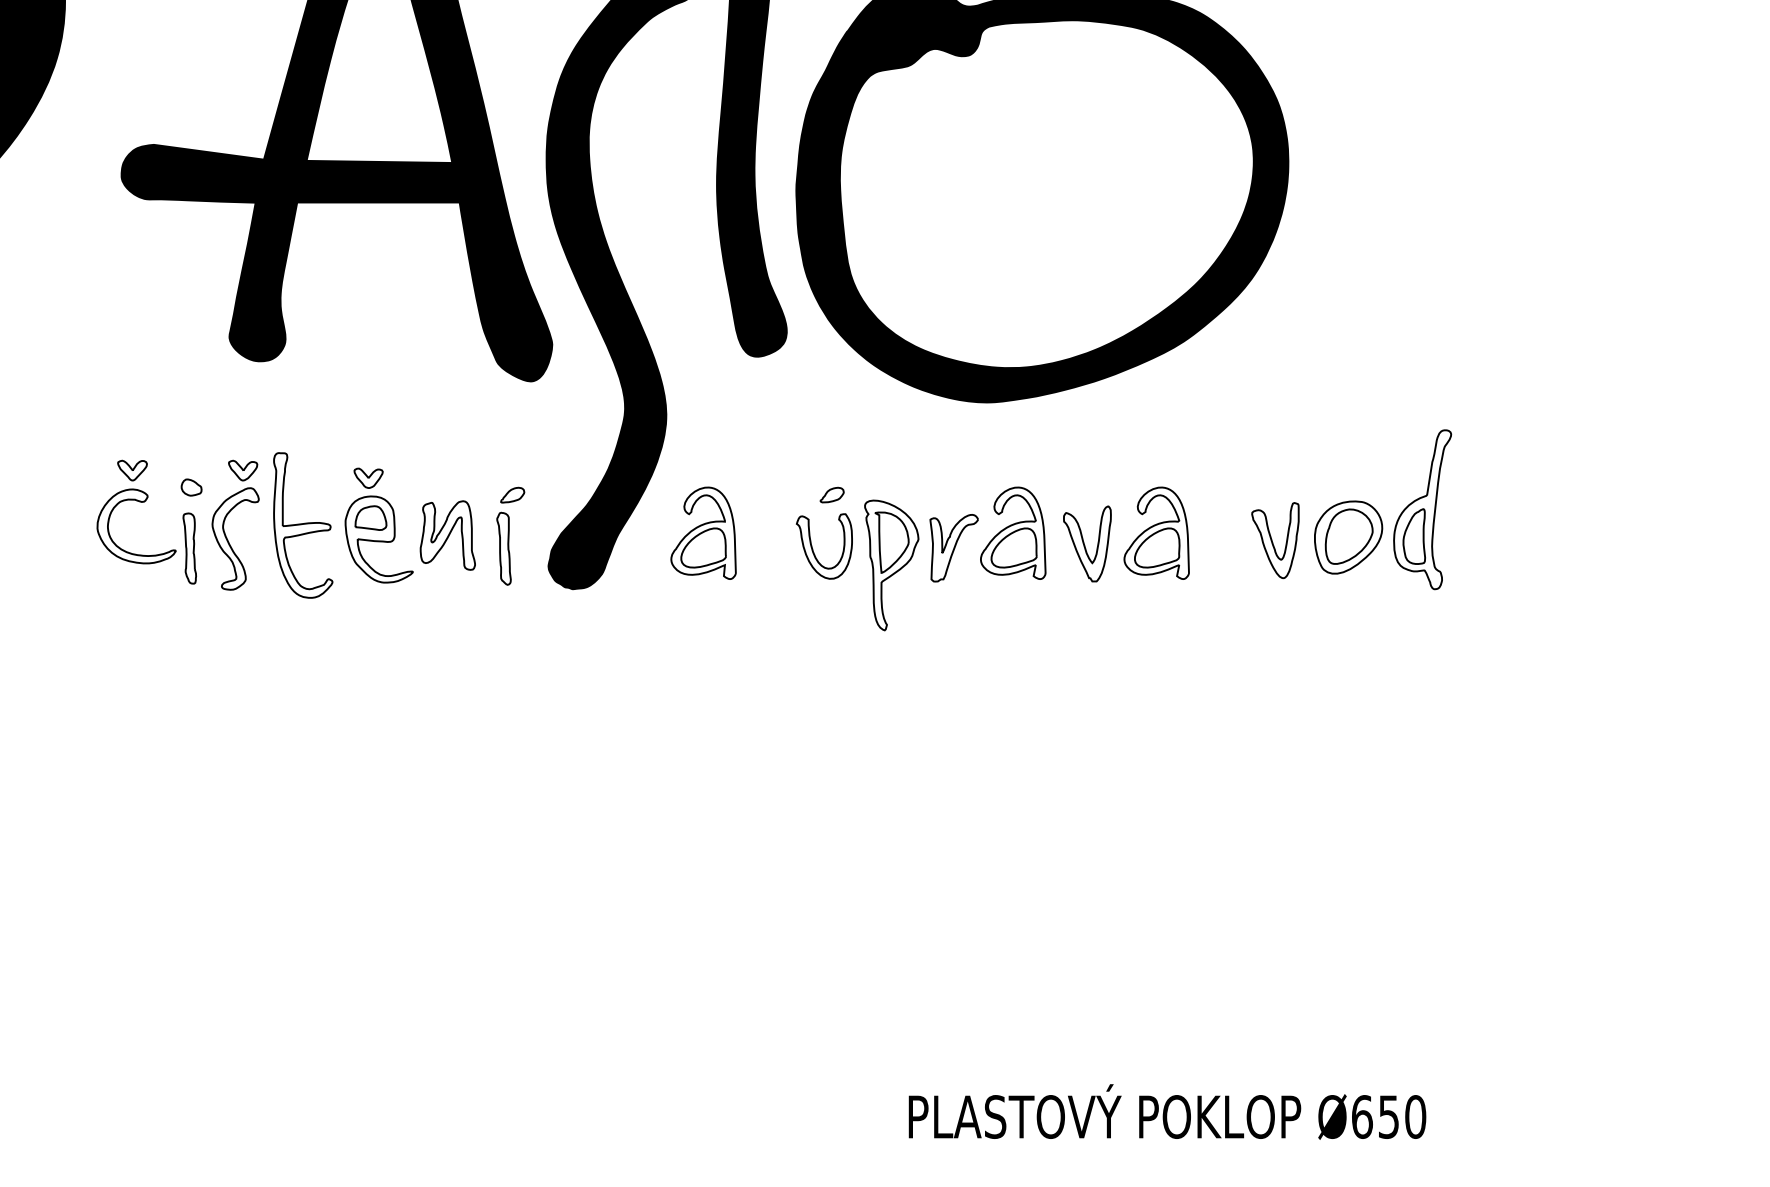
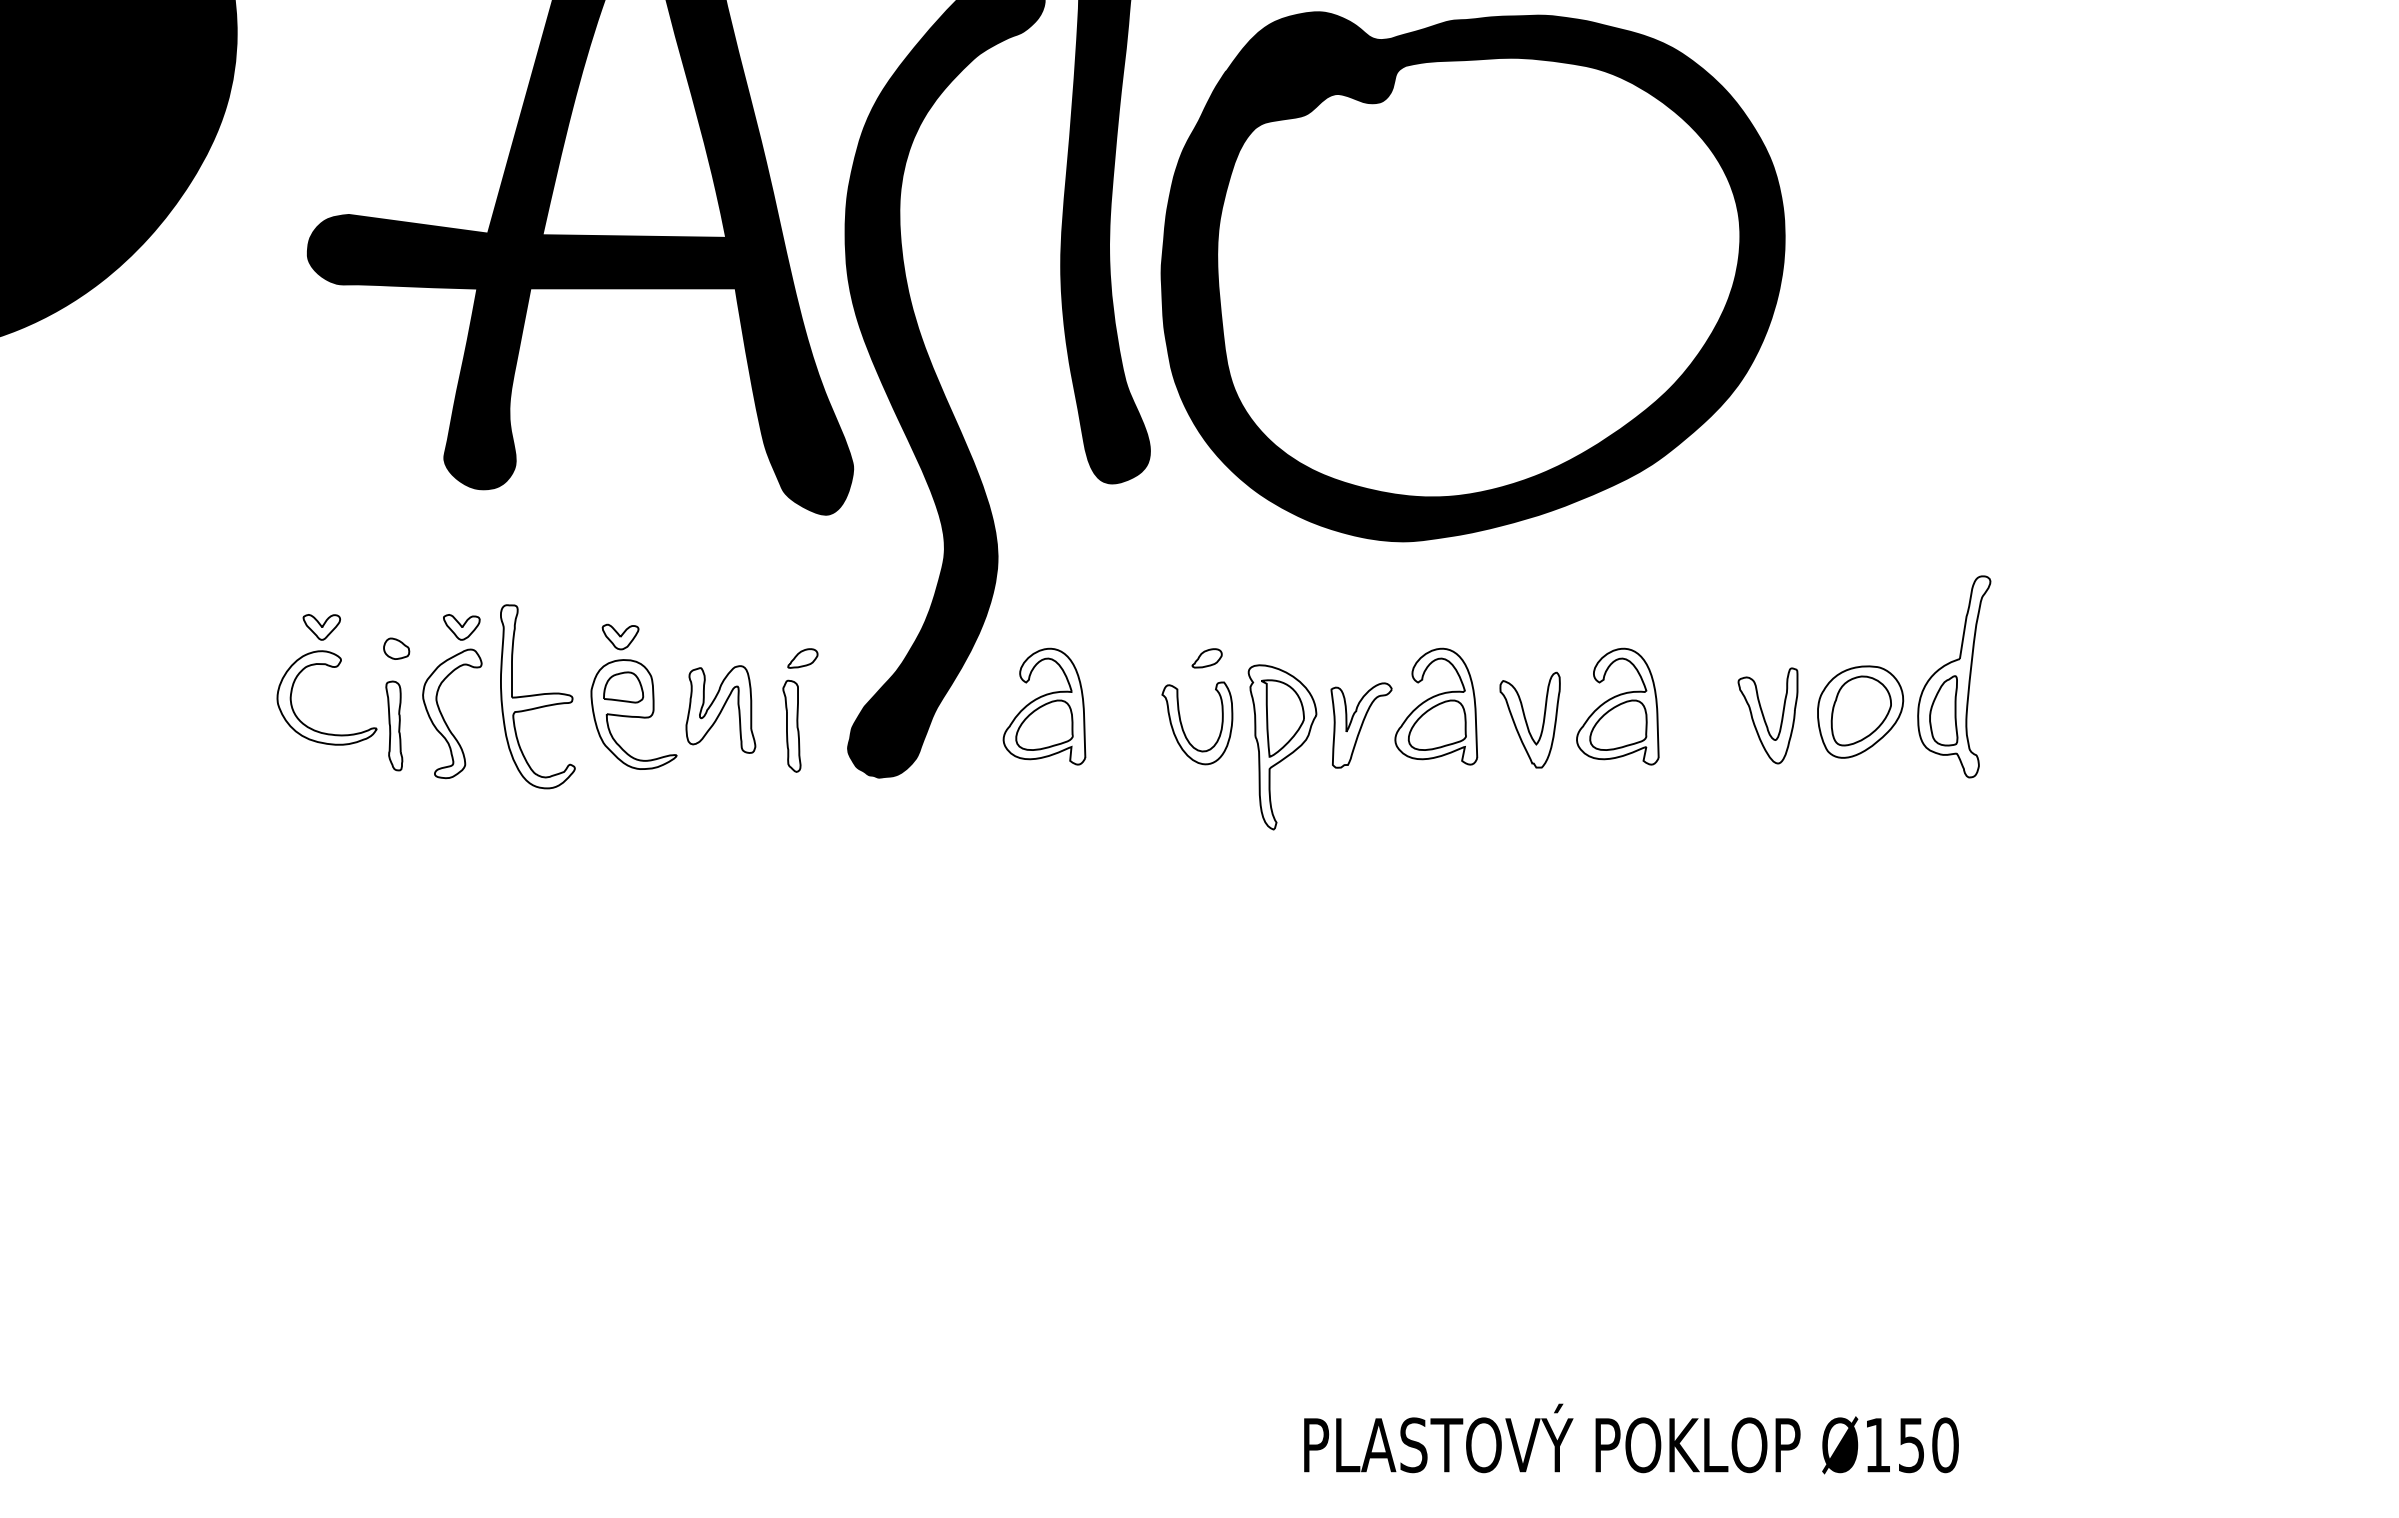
text: (1361, 1117) -> (1877, 1445), Ø650 -> Ø150

